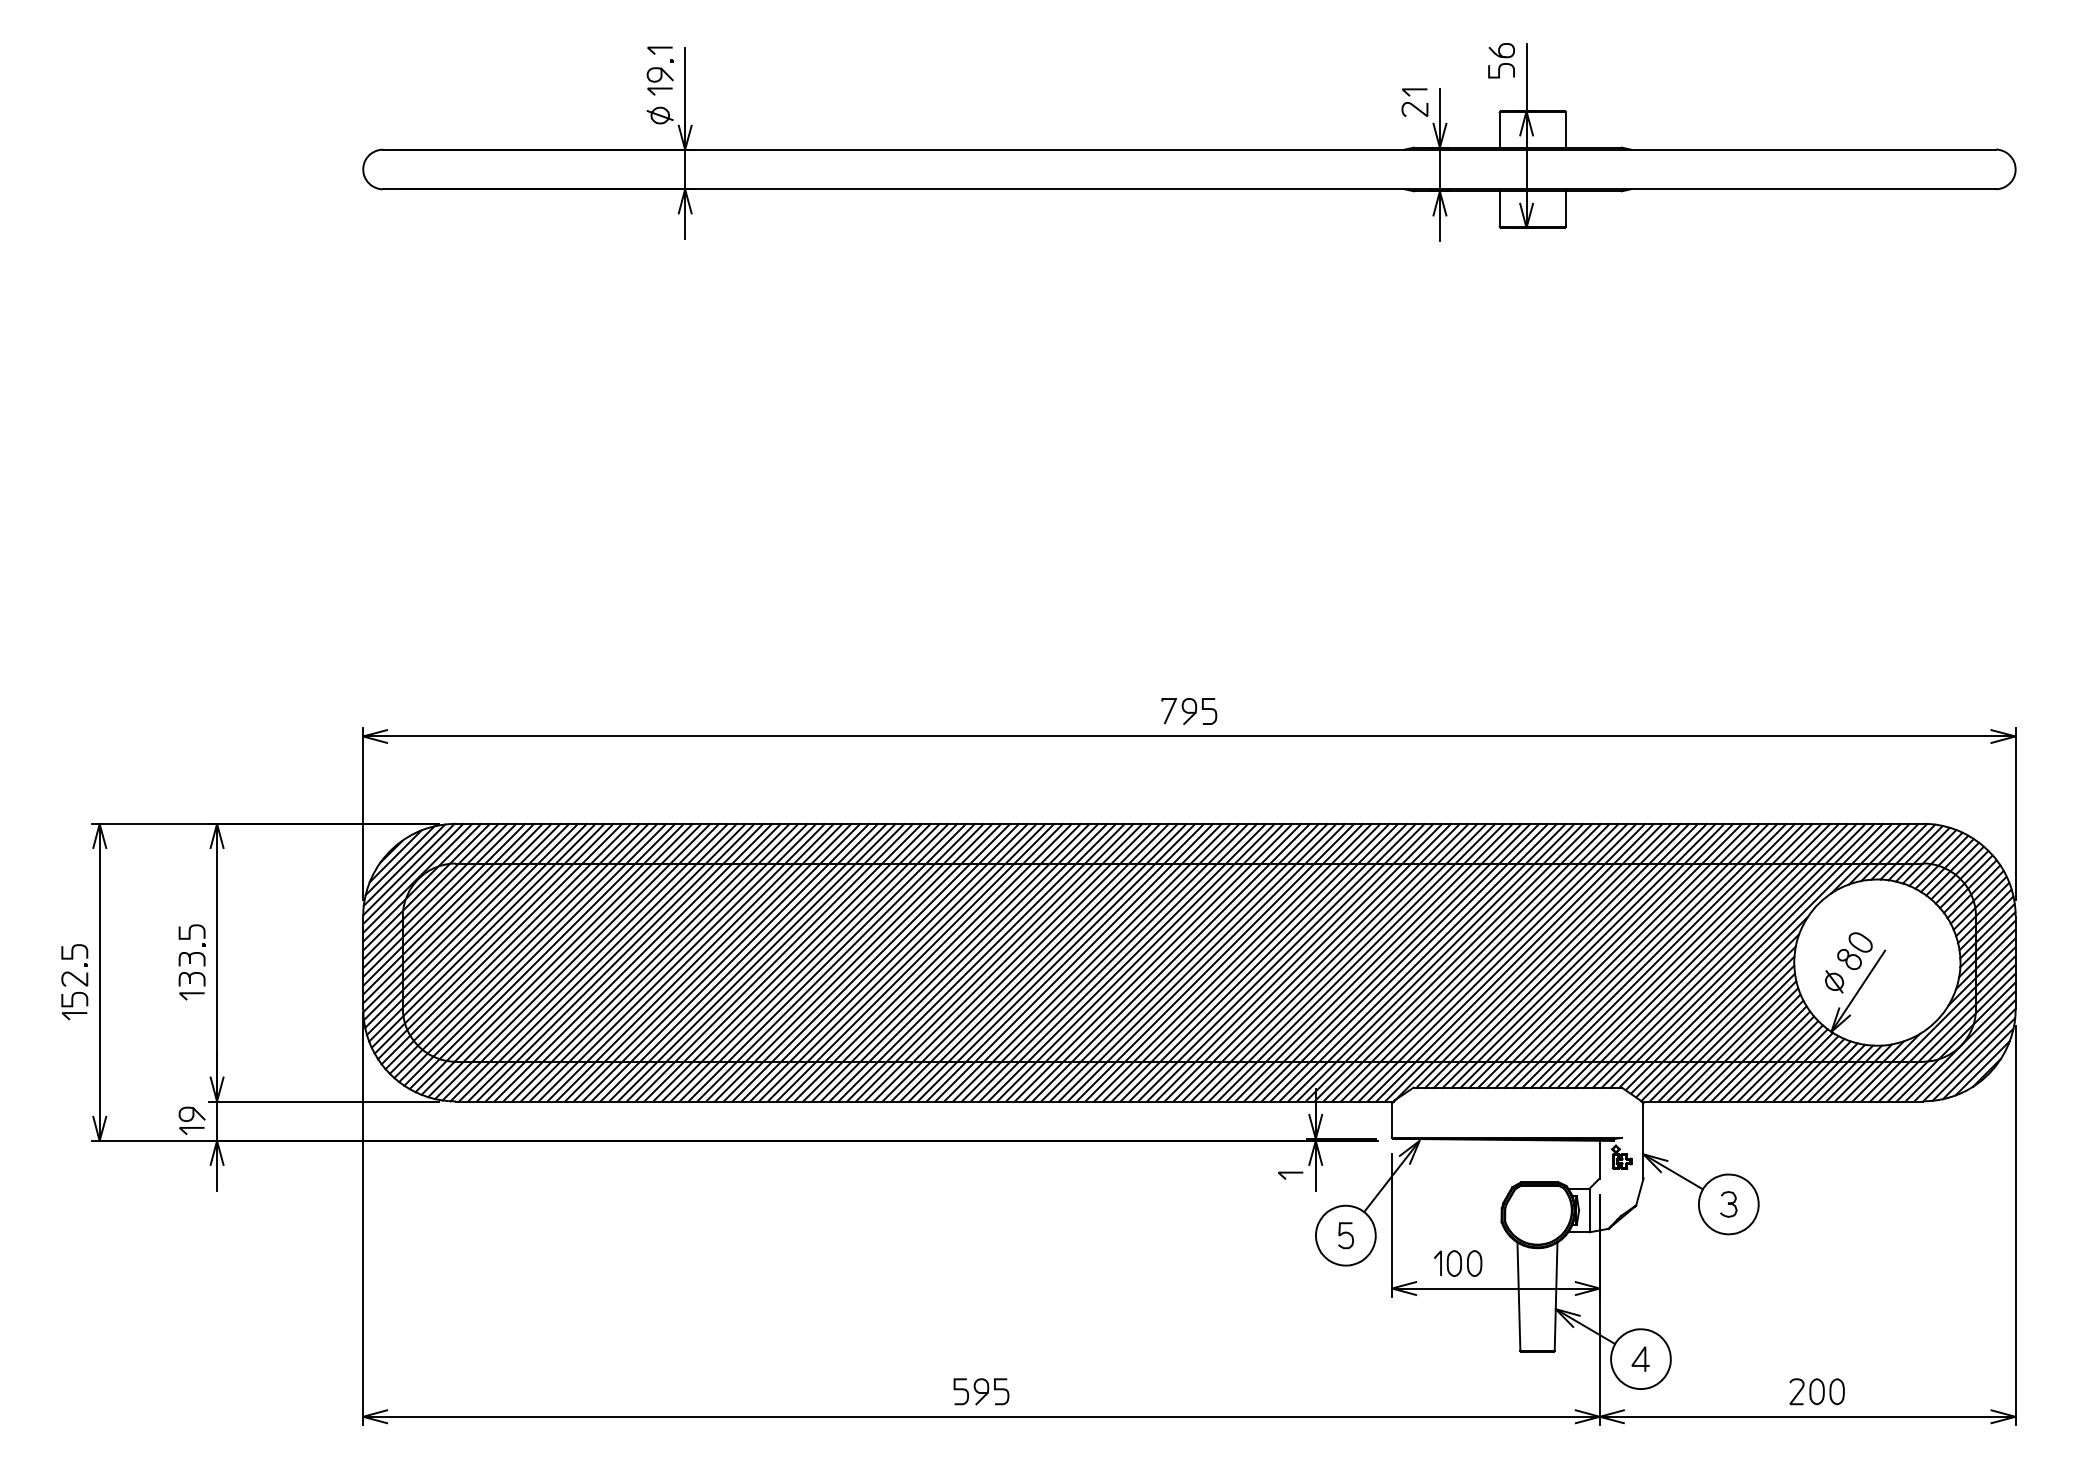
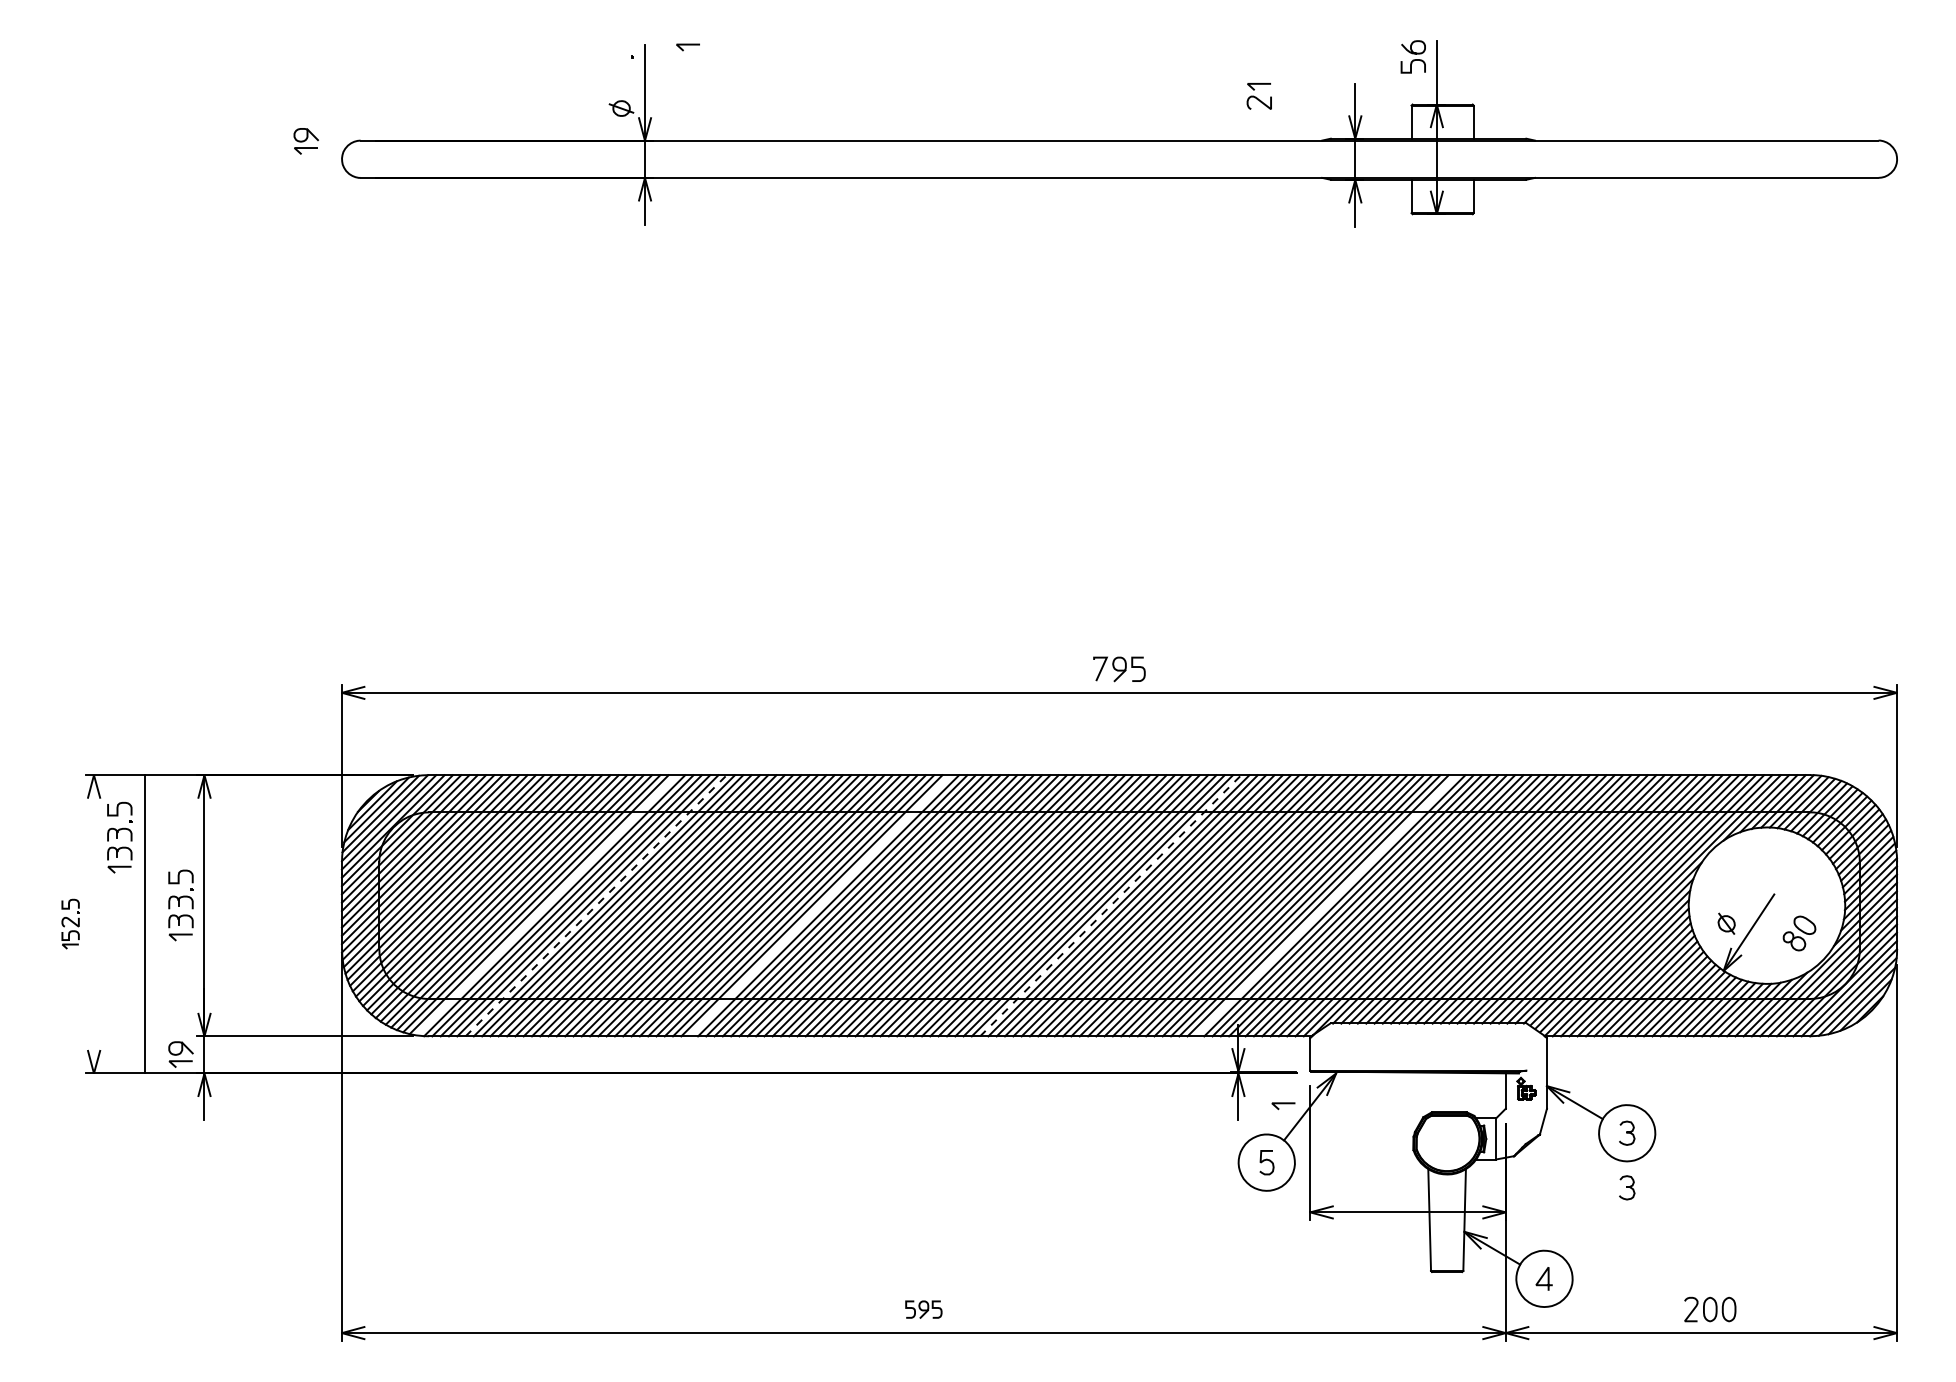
line: (659, 48) -> (687, 45), moved
part: (659, 81) -> (305, 141), moved
part: (1414, 102) -> (1258, 96), moved
part: (126, 890) -> (119, 837), added
part: (1854, 951) -> (1799, 933), moved
line: (580, 962) -> (546, 905), removed
line: (633, 962) -> (596, 905), solid -> dashed
line: (871, 962) -> (820, 905), removed
line: (1180, 962) -> (1111, 905), solid -> dashed
line: (1408, 962) -> (1325, 905), removed
part: (74, 982) -> (70, 924), size x0.7
line: (99, 982) -> (144, 924), moved
line: (1290, 1173) -> (1283, 1104), moved
curve: (1728, 1262) -> (1626, 1187), added
part: (1458, 1263) -> (1372, 1188), removed
part: (981, 1391) -> (923, 1309), size x0.7

